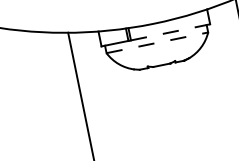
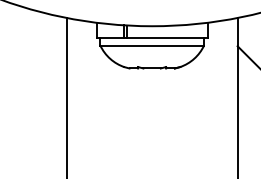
line: (170, 31) -> (167, 37), dashed -> solid
line: (157, 42) -> (152, 45), dashed -> solid

